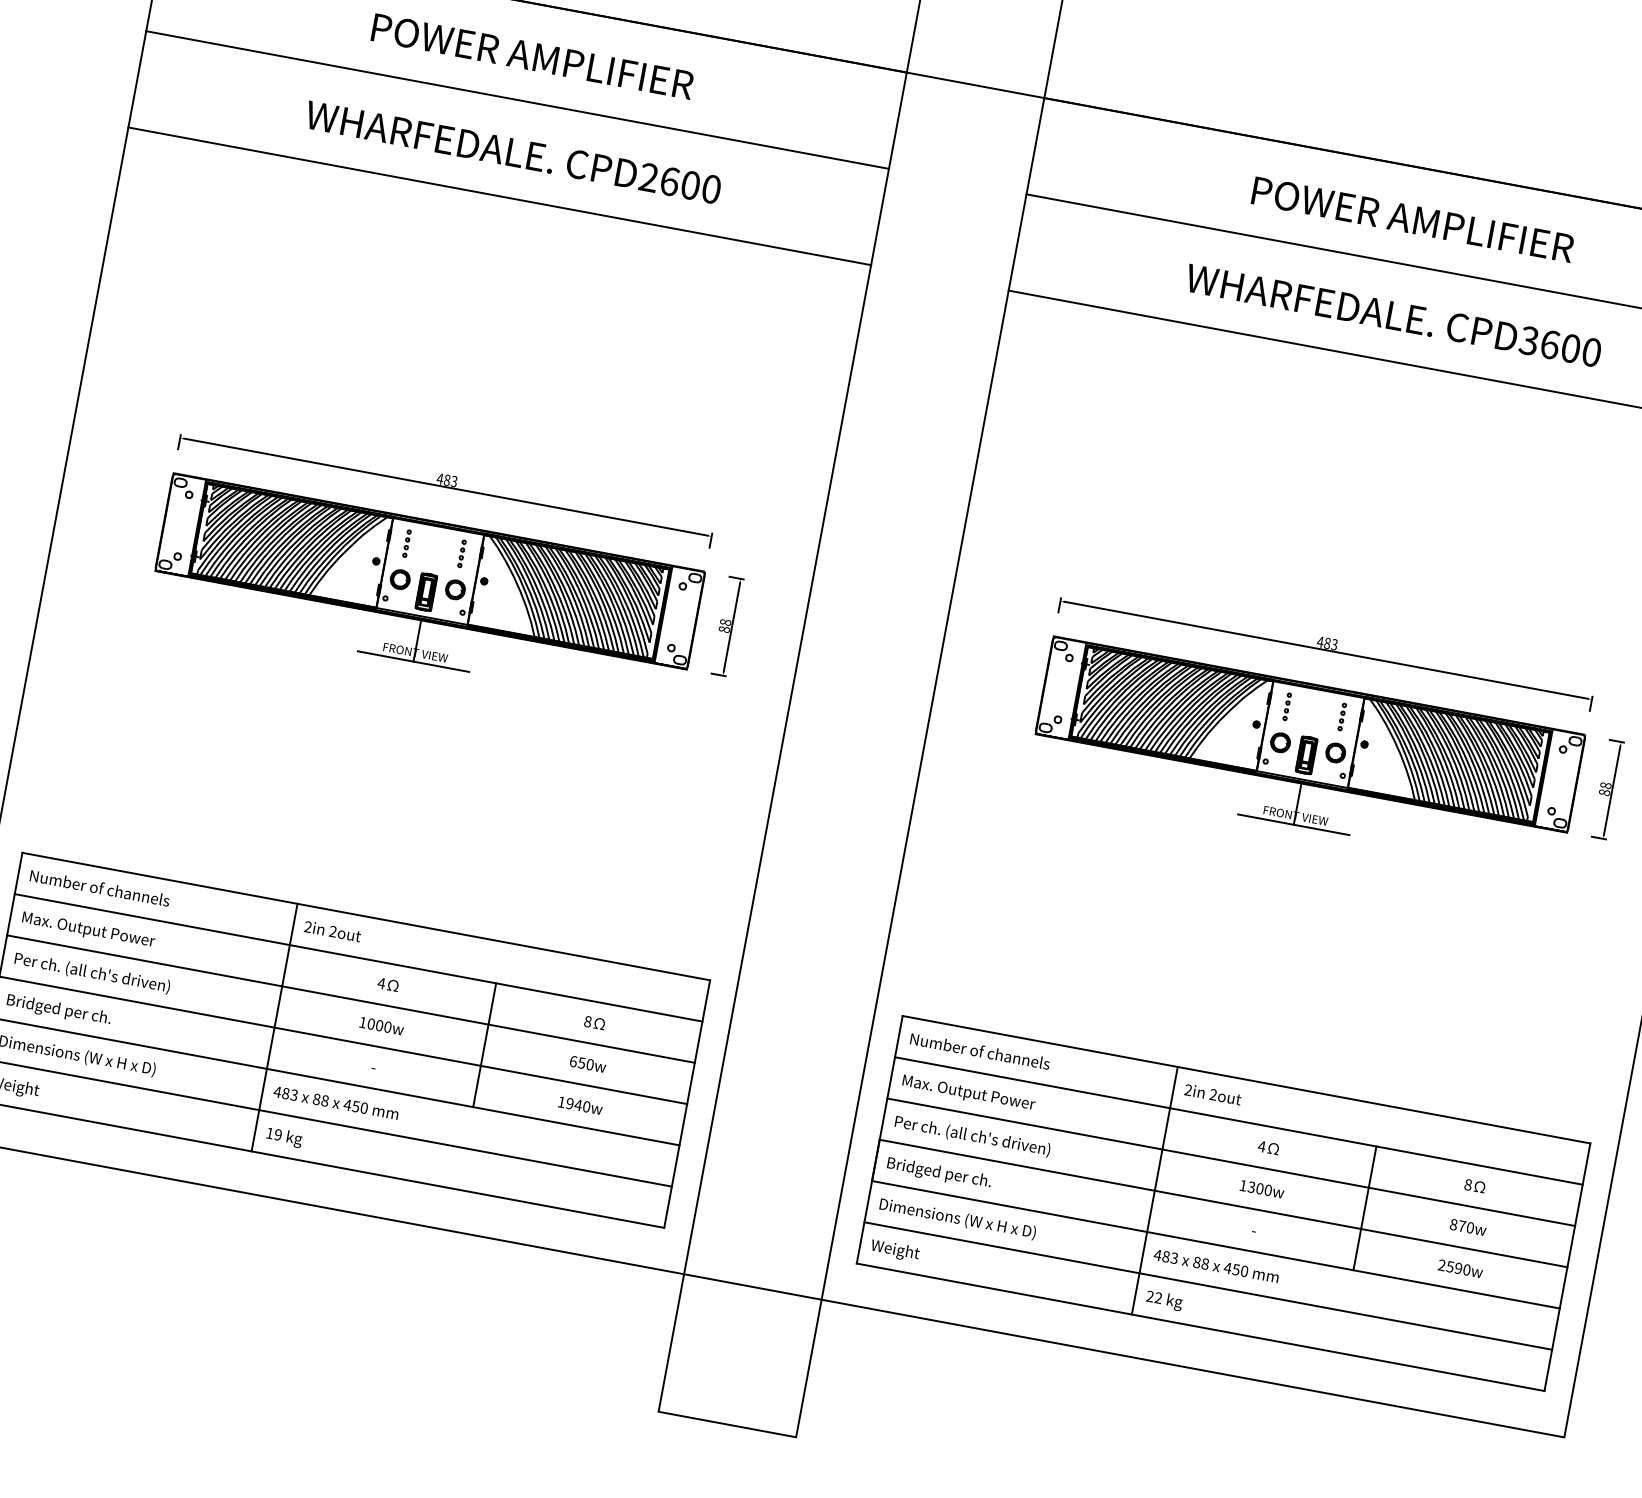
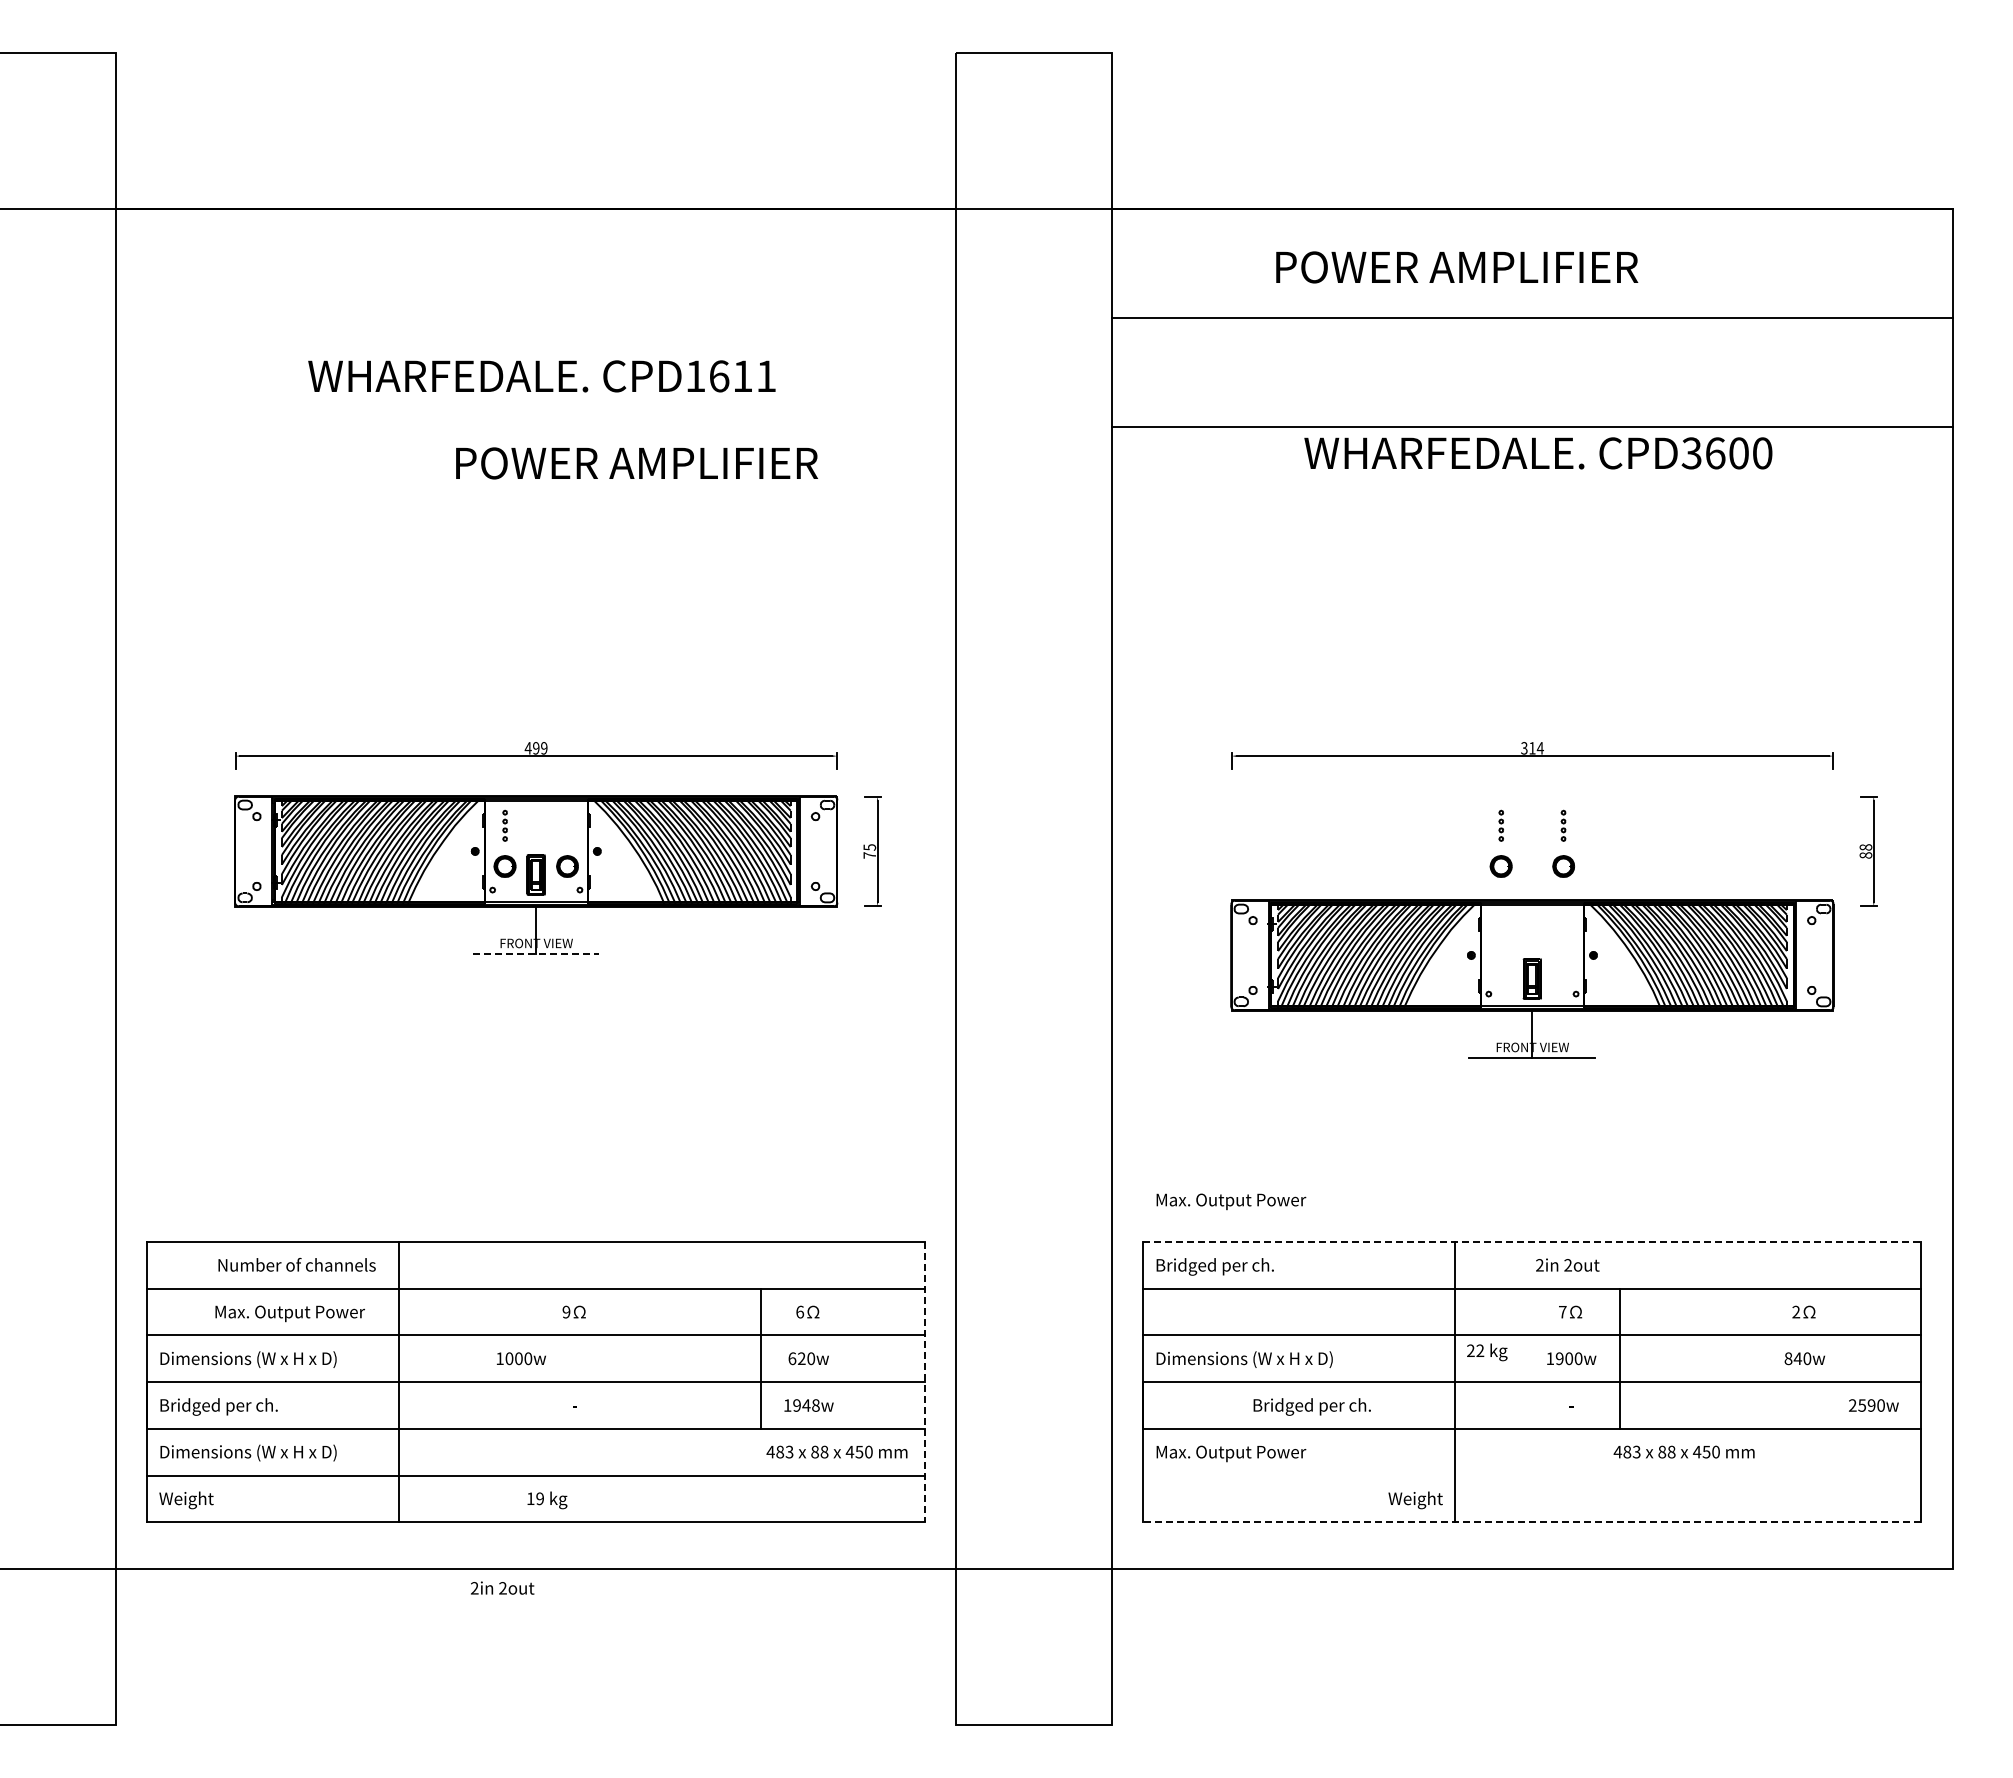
text: (532, 56) -> (636, 463), moved
line: (516, 100) -> (535, 318), removed
text: (680, 183) -> (731, 376), CPD2600 -> CPD1611
line: (499, 195) -> (535, 426), removed
text: (1413, 219) -> (1457, 267), moved
text: (1393, 315) -> (1538, 453), moved
text: (450, 481) -> (540, 748), 483 -> 499
part: (462, 553) -> (567, 825), removed
text: (724, 626) -> (869, 851), 88 -> 75
text: (1326, 643) -> (1531, 748), 483 -> 314
line: (413, 661) -> (536, 953), solid -> dashed
part: (1306, 754) -> (1532, 978), moved
text: (99, 887) -> (296, 1264), moved
text: (87, 930) -> (289, 1313), moved
text: (332, 930) -> (502, 1587), moved
text: (93, 973) -> (249, 1359), Per ch. (all ch's driven) -> Dimensions (W x H x D)
text: (381, 982) -> (566, 1311), 4 -> 9
text: (588, 1021) -> (800, 1311), 8 -> 6
text: (381, 1025) -> (521, 1358), moved
line: (274, 1027) -> (399, 1382), moved
line: (484, 1044) -> (760, 1358), moved
text: (980, 1052) -> (1235, 1266), Number of channels -> Bridged per ch.
text: (581, 1062) -> (801, 1358), 650w -> 620w
line: (1246, 1080) -> (1532, 1242), solid -> dashed
text: (968, 1093) -> (1231, 1201), moved
text: (1212, 1093) -> (1567, 1264), moved
text: (335, 1102) -> (836, 1451), moved
line: (687, 1104) -> (925, 1382), solid -> dashed
text: (586, 1106) -> (815, 1405), 1940w -> 1948w
text: (973, 1136) -> (1245, 1359), Per ch. (all ch's driven) -> Dimensions (W x H x D)
text: (284, 1137) -> (547, 1500), moved
text: (1261, 1146) -> (1562, 1312), 4 -> 7
text: (938, 1172) -> (1311, 1406), moved
text: (1468, 1184) -> (1796, 1311), 8 -> 2
text: (1251, 1187) -> (1559, 1358), 1300w -> 1900w
line: (1365, 1208) -> (1620, 1358), moved
text: (958, 1219) -> (1245, 1453), Dimensions (W x H x D) -> Max. Output Power
text: (1461, 1226) -> (1797, 1358), 870w -> 840w
text: (895, 1250) -> (1415, 1500), moved
text: (1215, 1265) -> (1683, 1451), moved
text: (1460, 1268) -> (1873, 1405), moved
line: (1208, 1286) -> (1532, 1475), removed
text: (1164, 1300) -> (1487, 1352), moved
line: (1199, 1327) -> (1531, 1522), solid -> dashed

